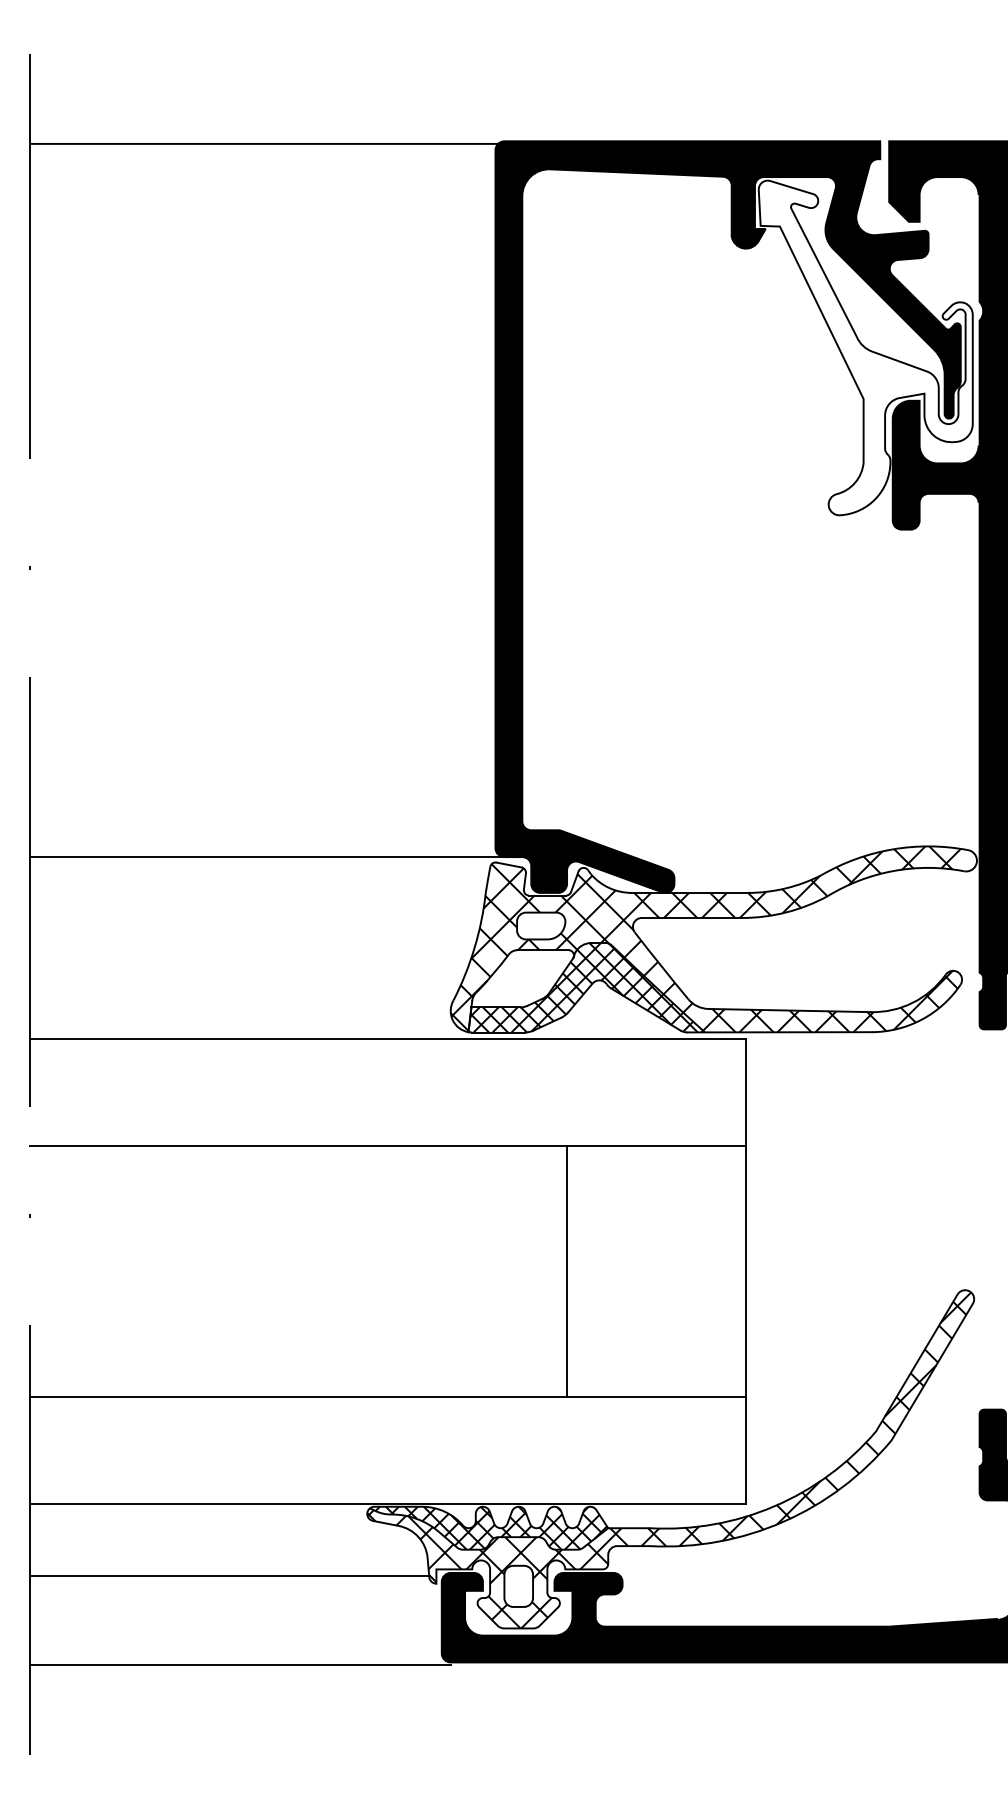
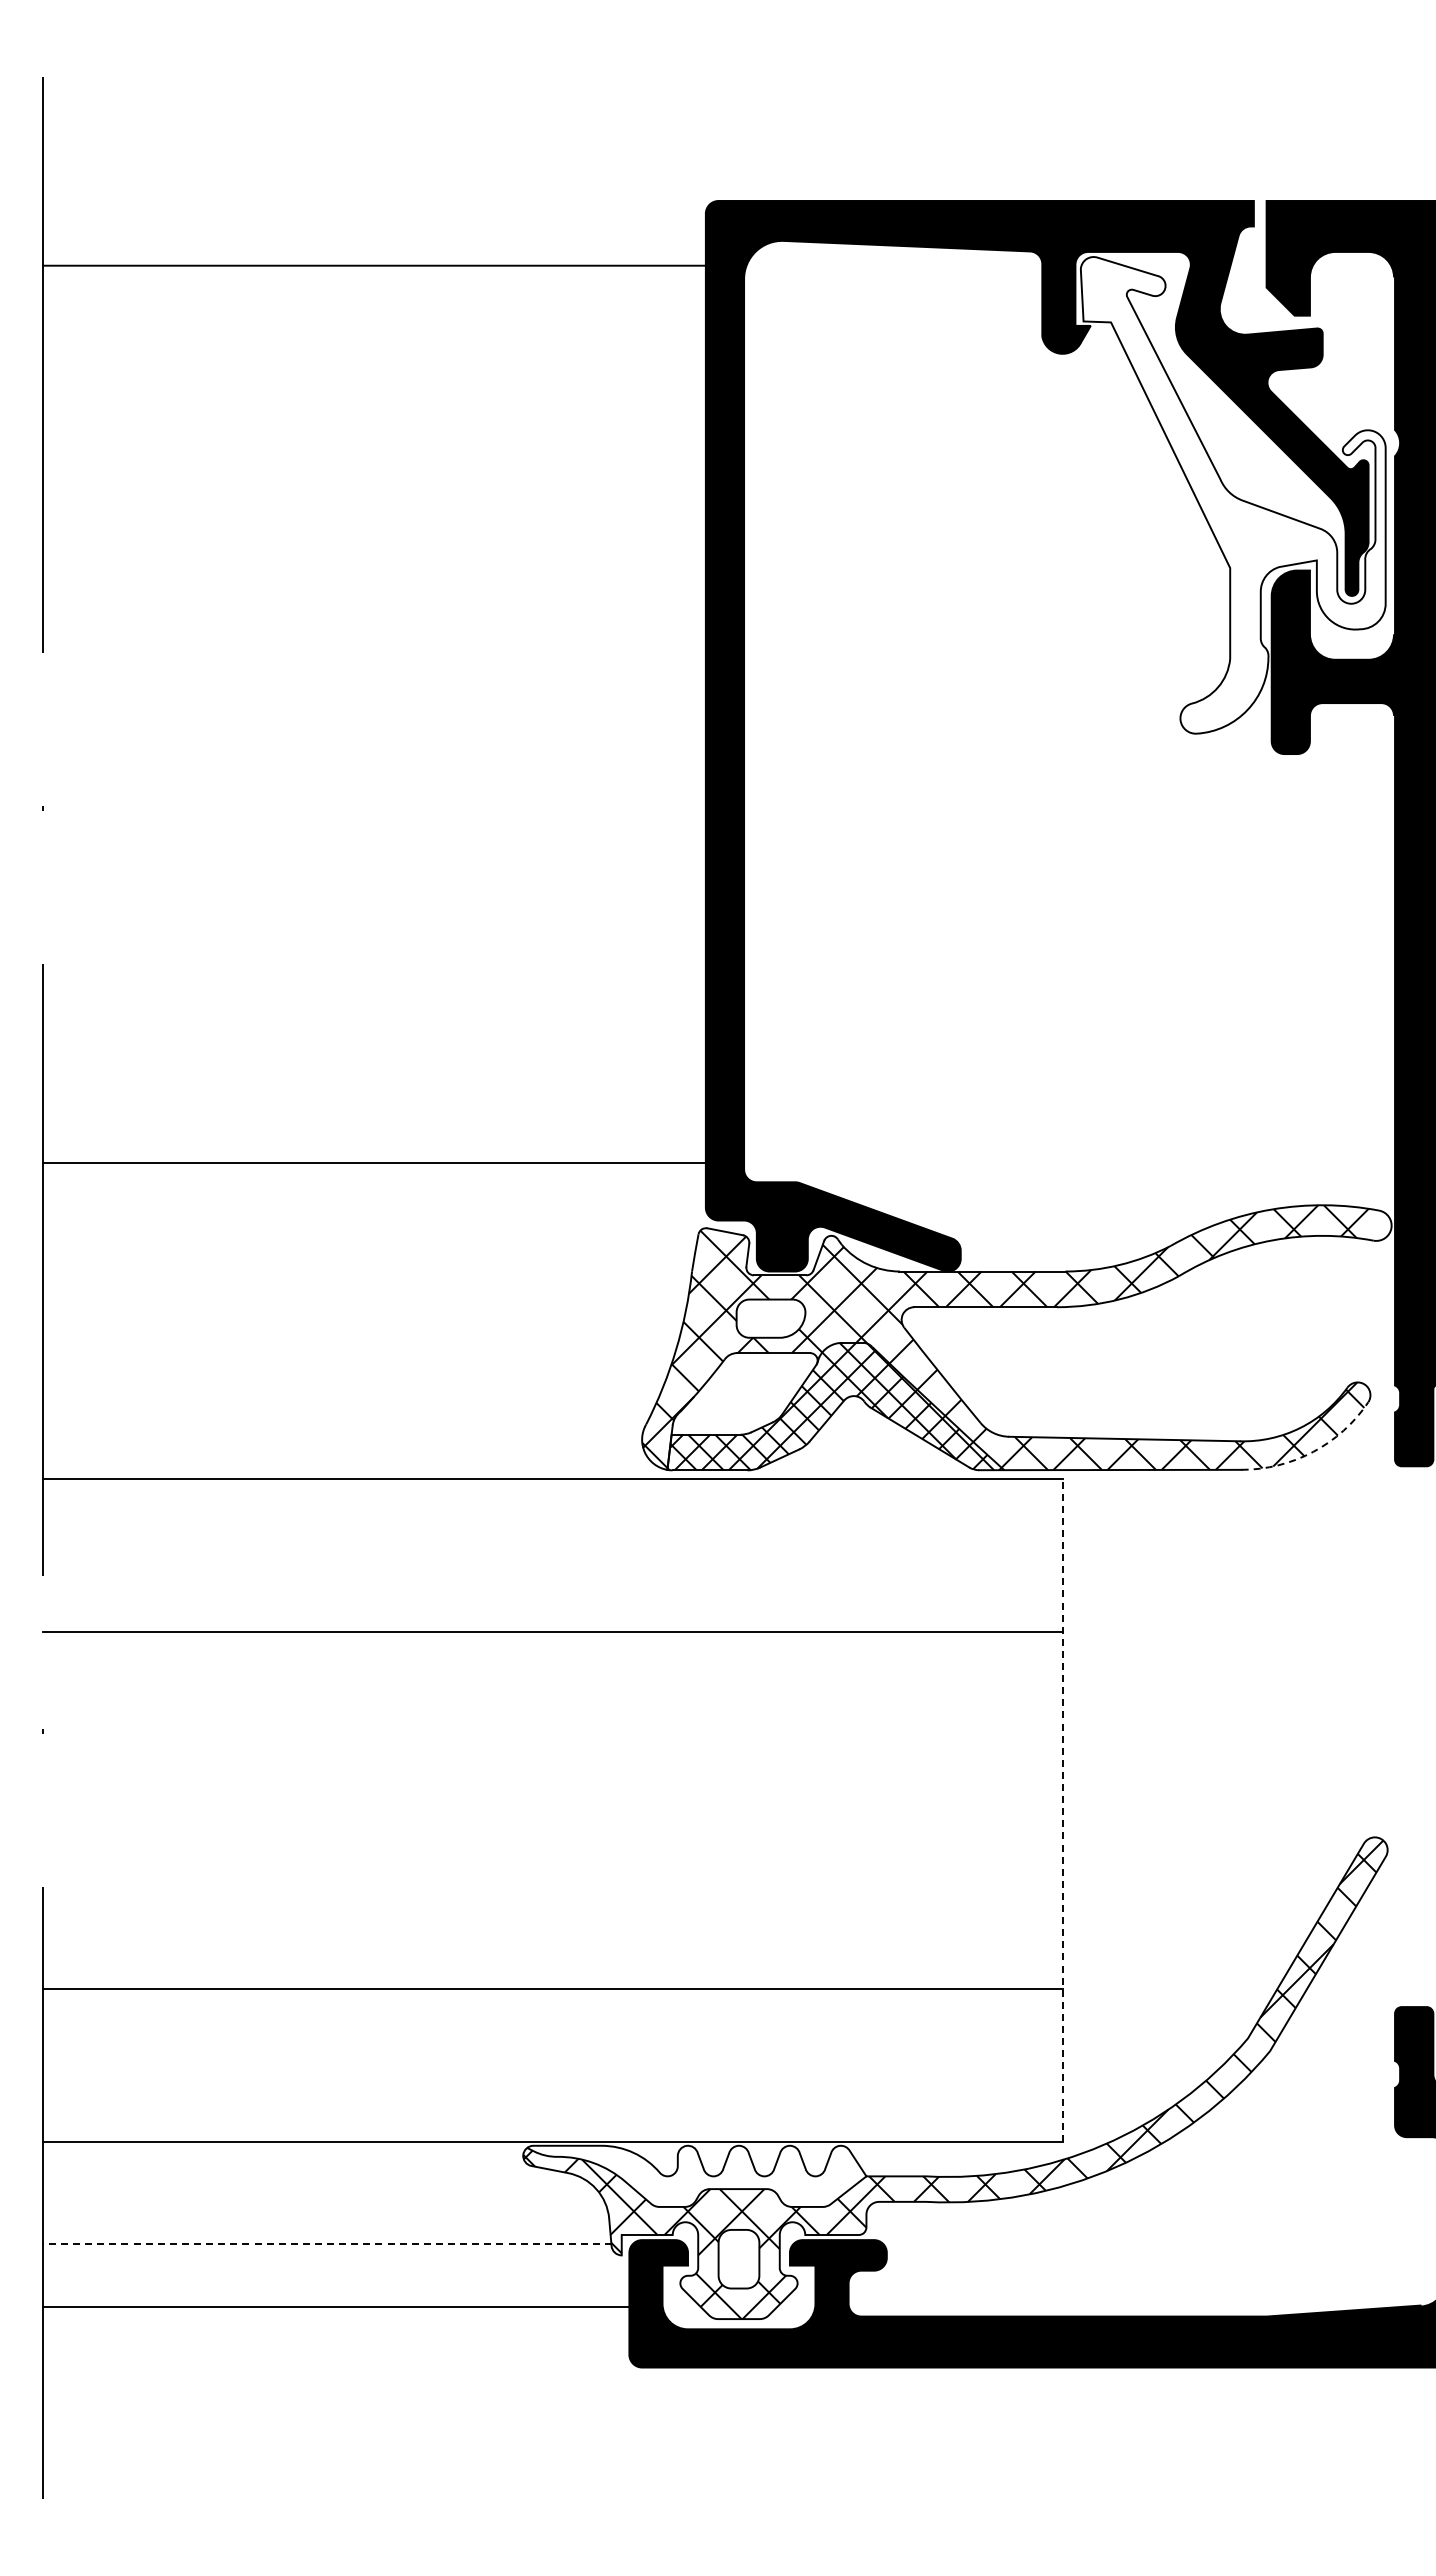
line: (267, 143) -> (380, 265), moved
line: (268, 857) -> (382, 1162), moved
arc: (922, 1019) -> (1313, 1451), solid -> dashed
line: (566, 1271) -> (807, 1810), removed
line: (745, 1271) -> (1062, 1810), solid -> dashed
hatch: (491, 1527) -> (699, 2175), removed
line: (229, 1575) -> (327, 2243), solid -> dashed
line: (240, 1665) -> (342, 2307), moved

